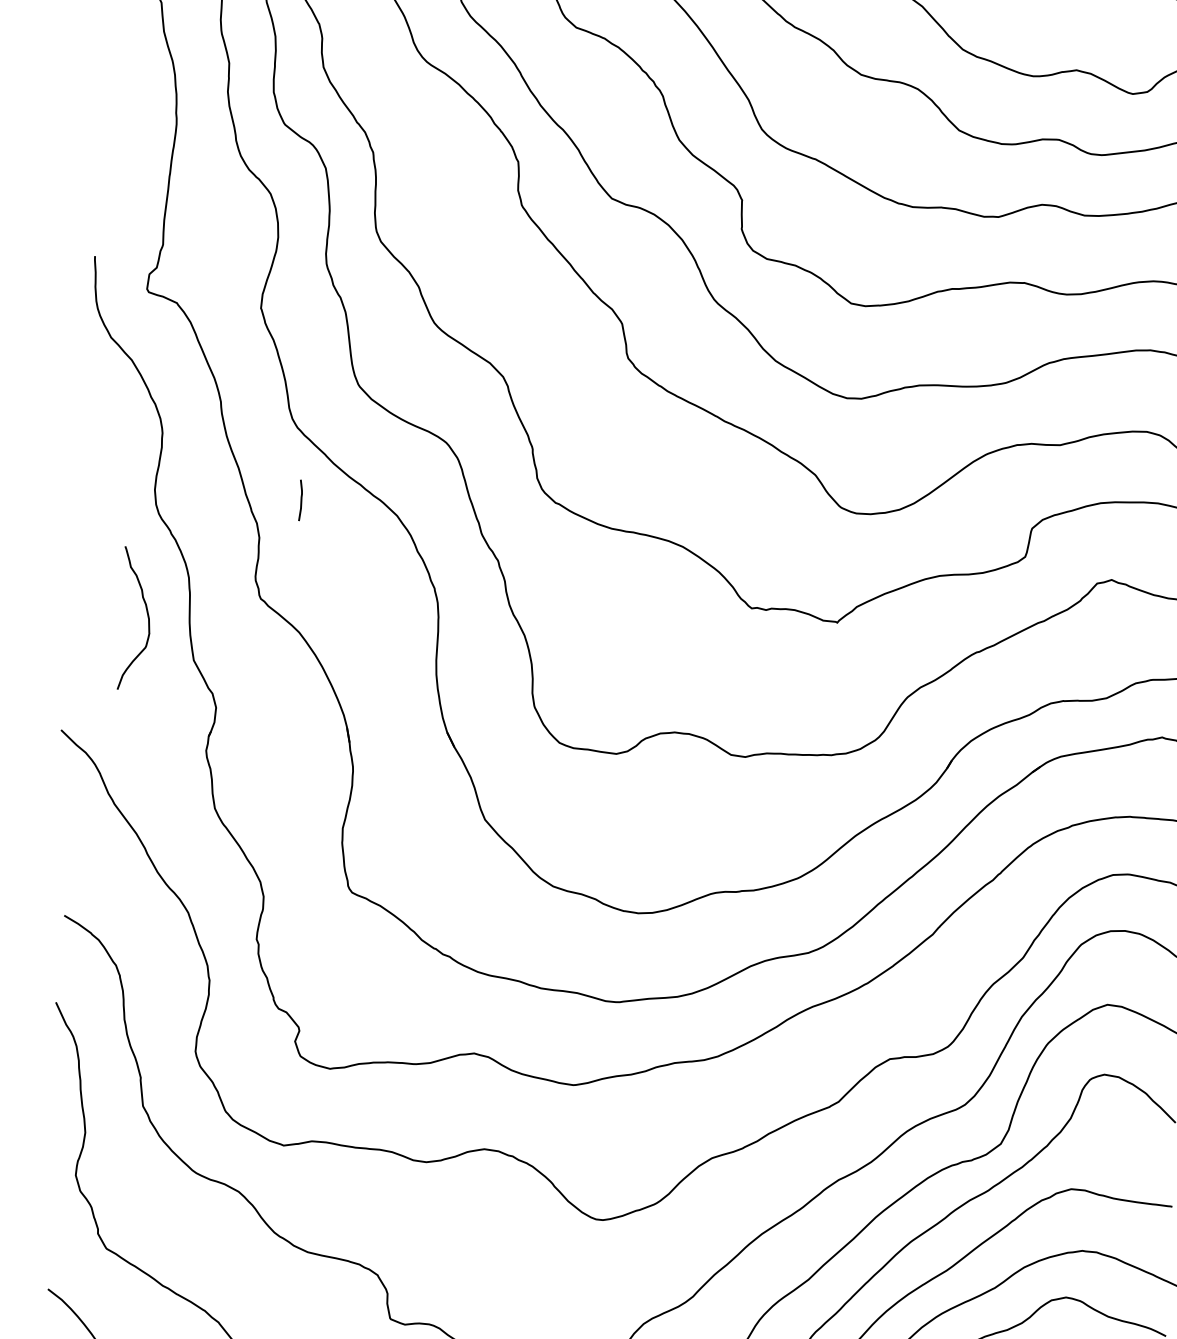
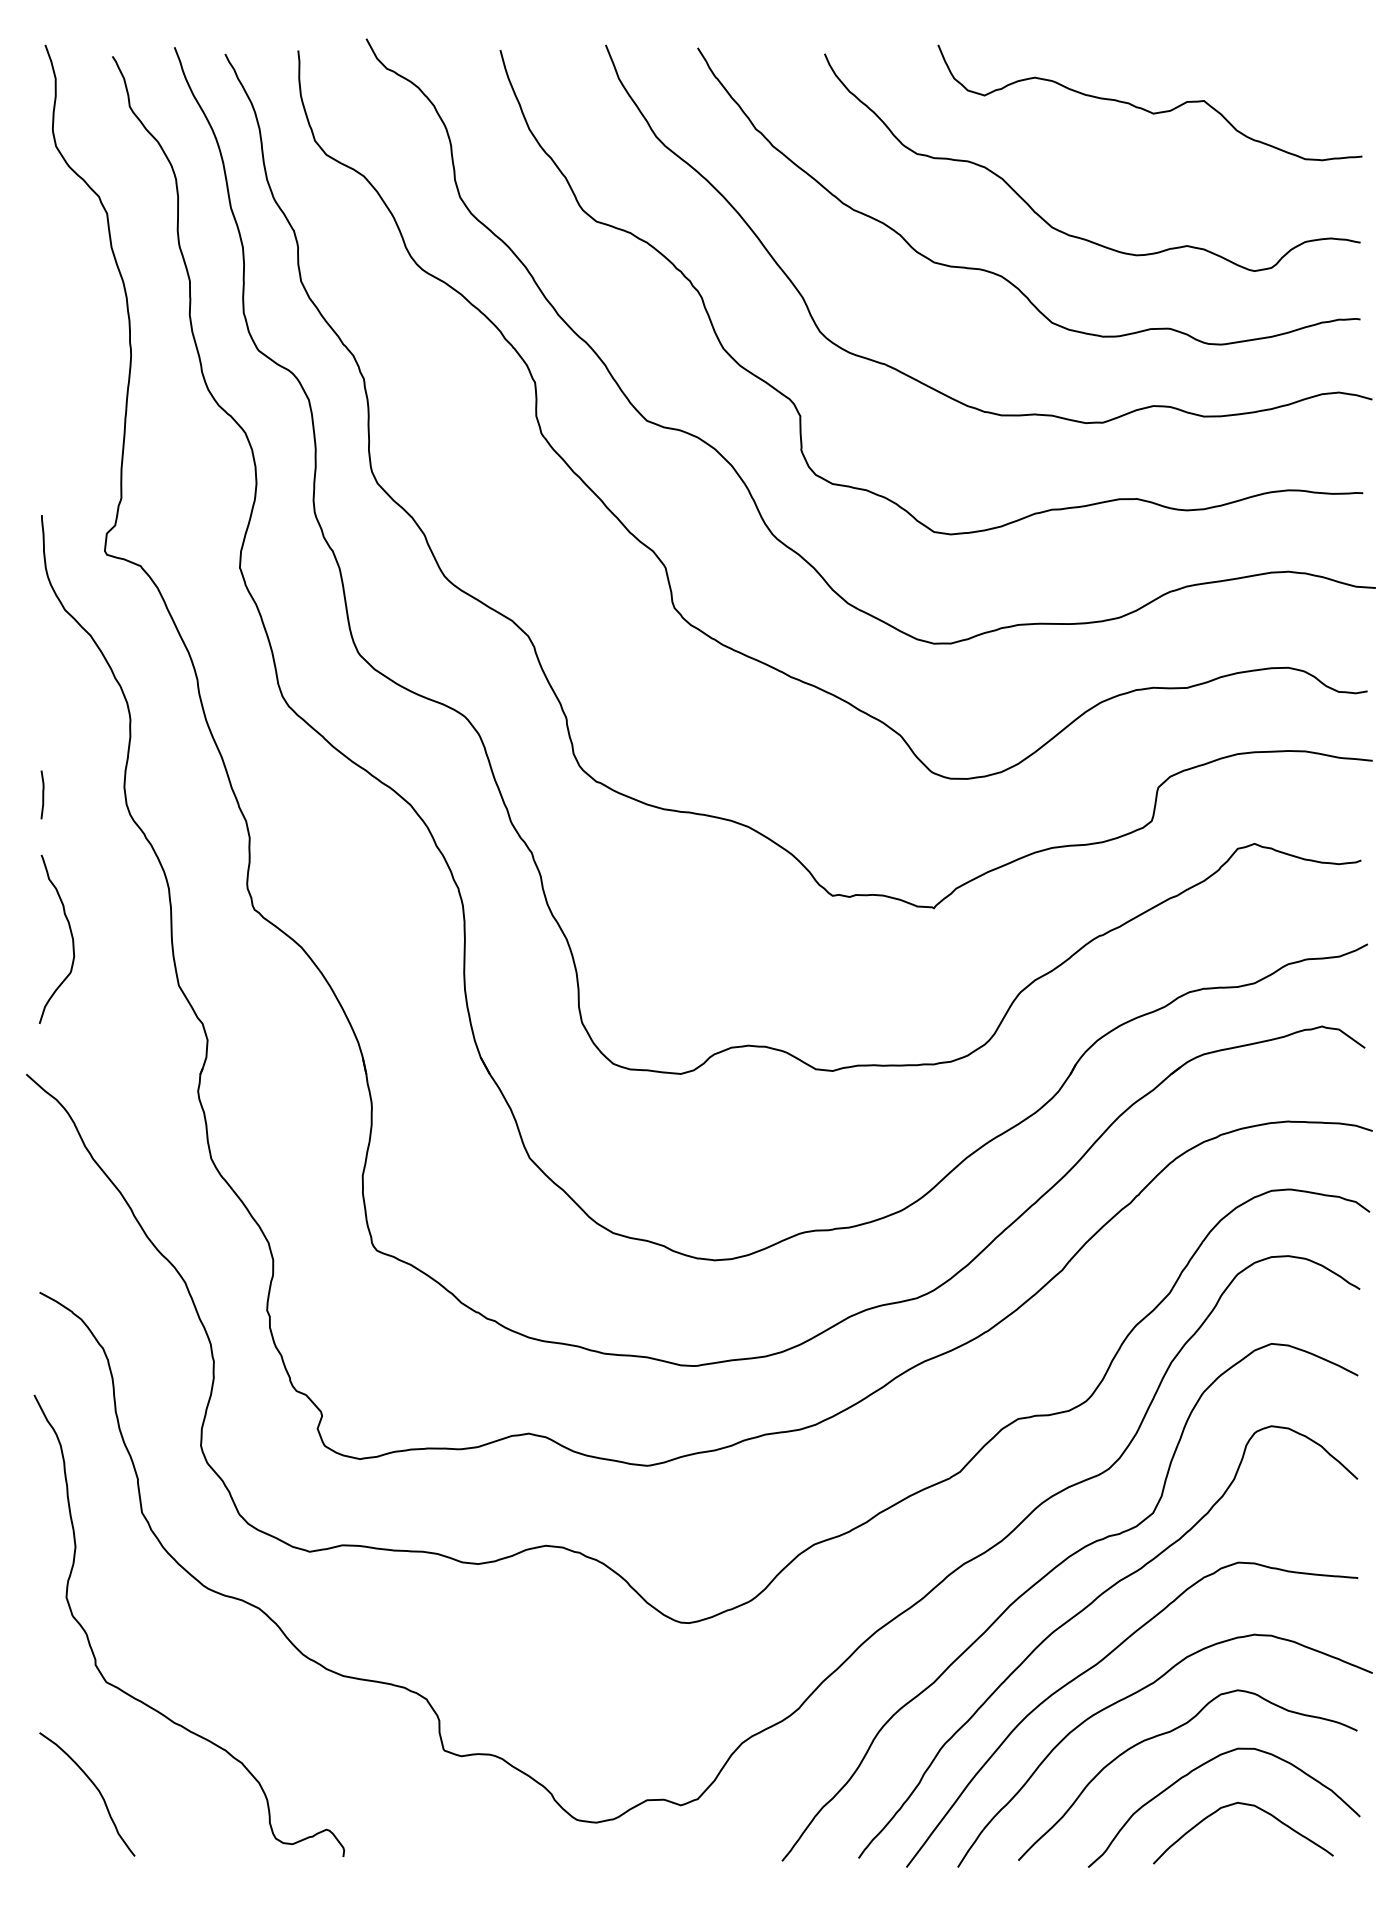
curve: (300, 500) -> (42, 794), moved
curve: (147, 614) -> (70, 934), moved

